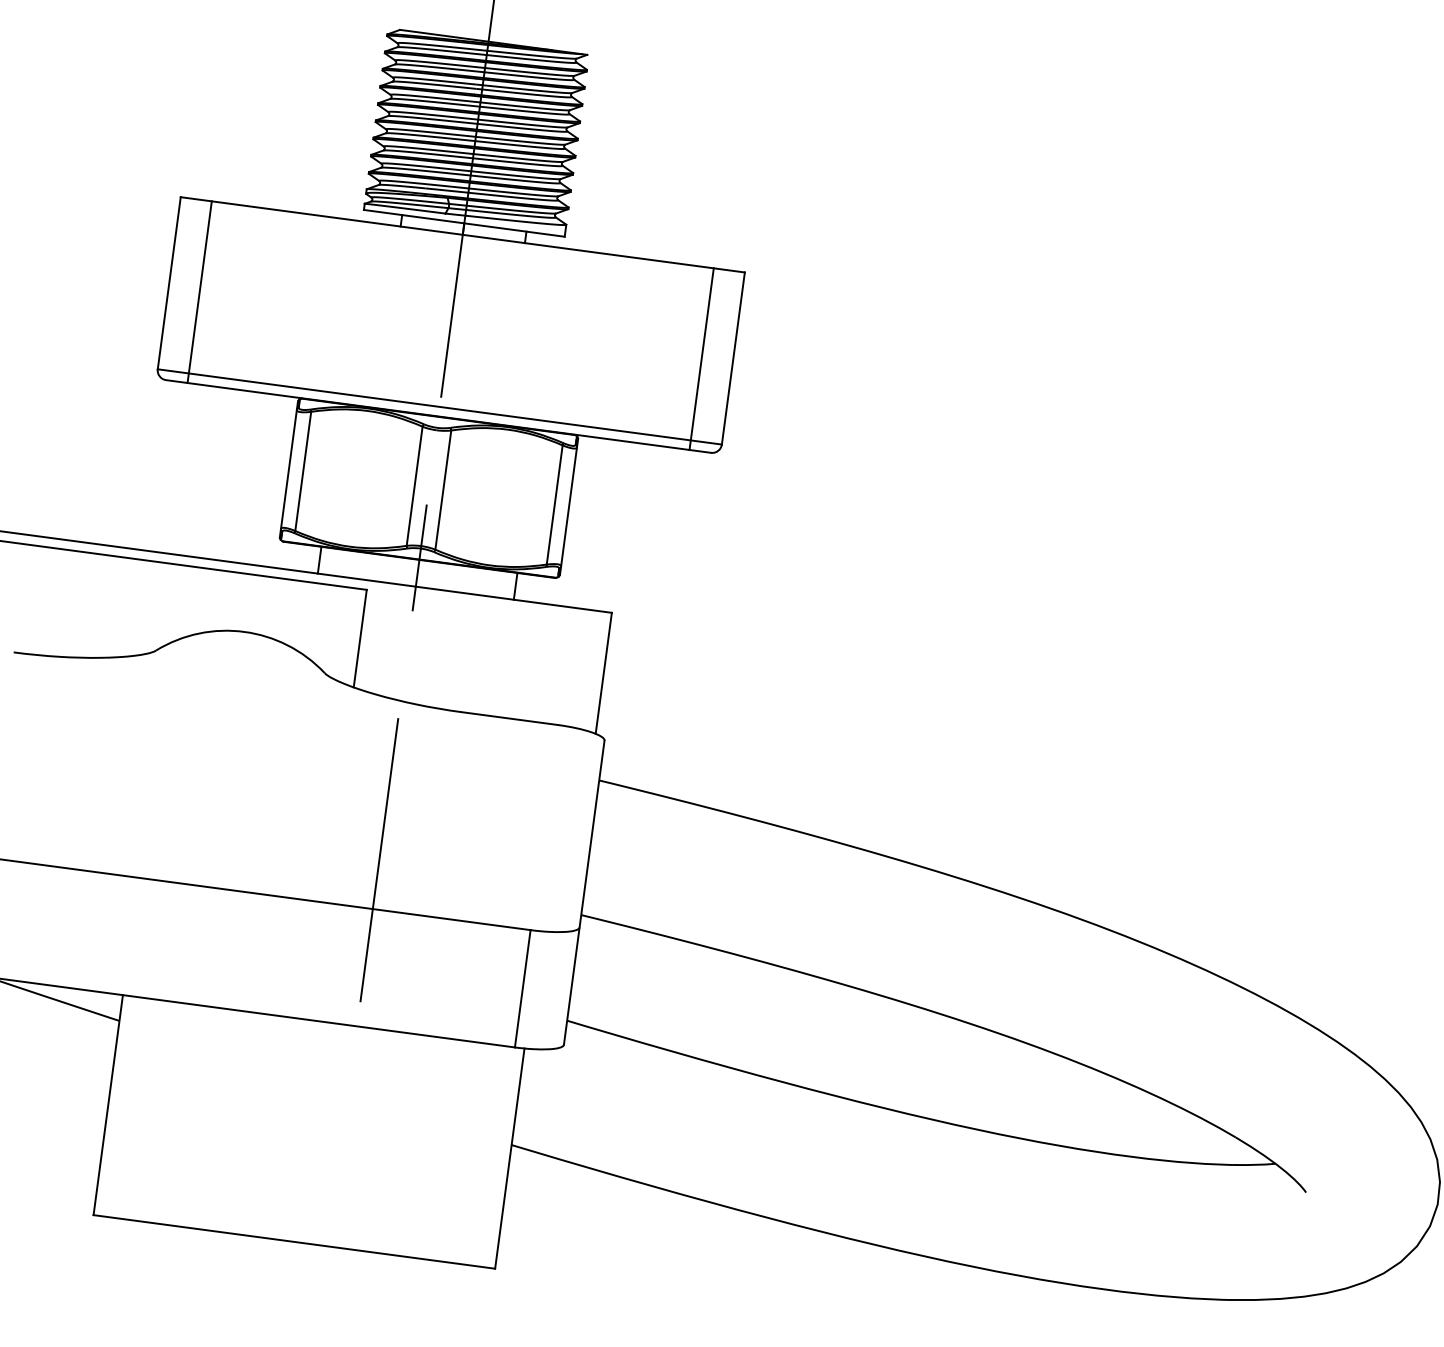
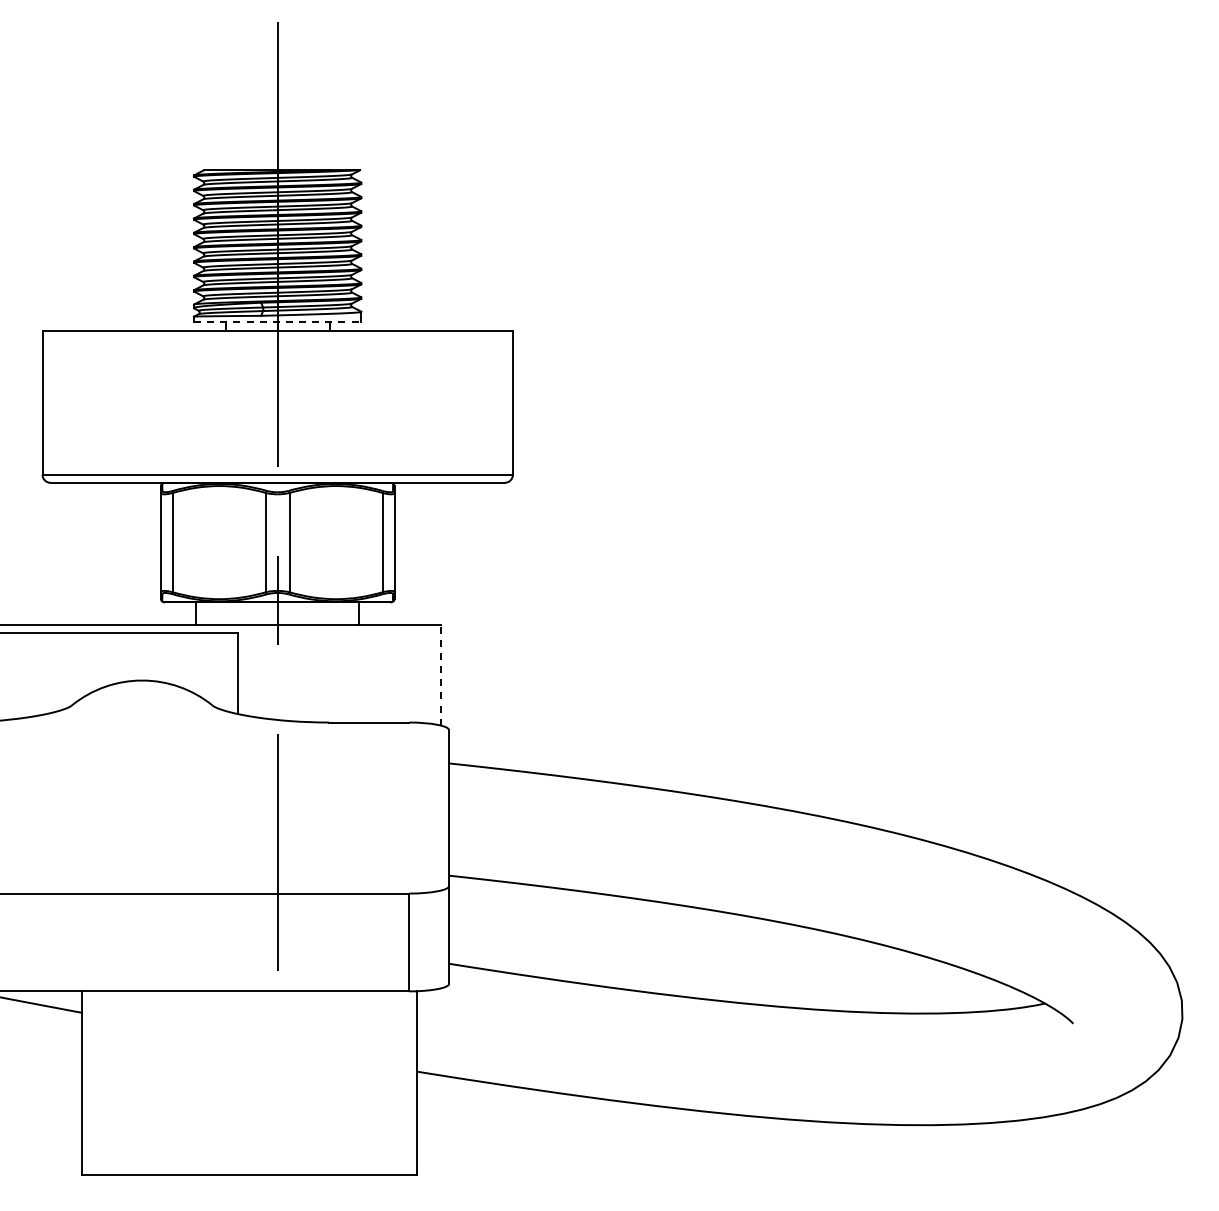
line: (464, 222) -> (277, 321), solid -> dashed
line: (199, 291) -> (68, 406), removed
line: (702, 358) -> (487, 406), removed
line: (604, 672) -> (441, 674), solid -> dashed

